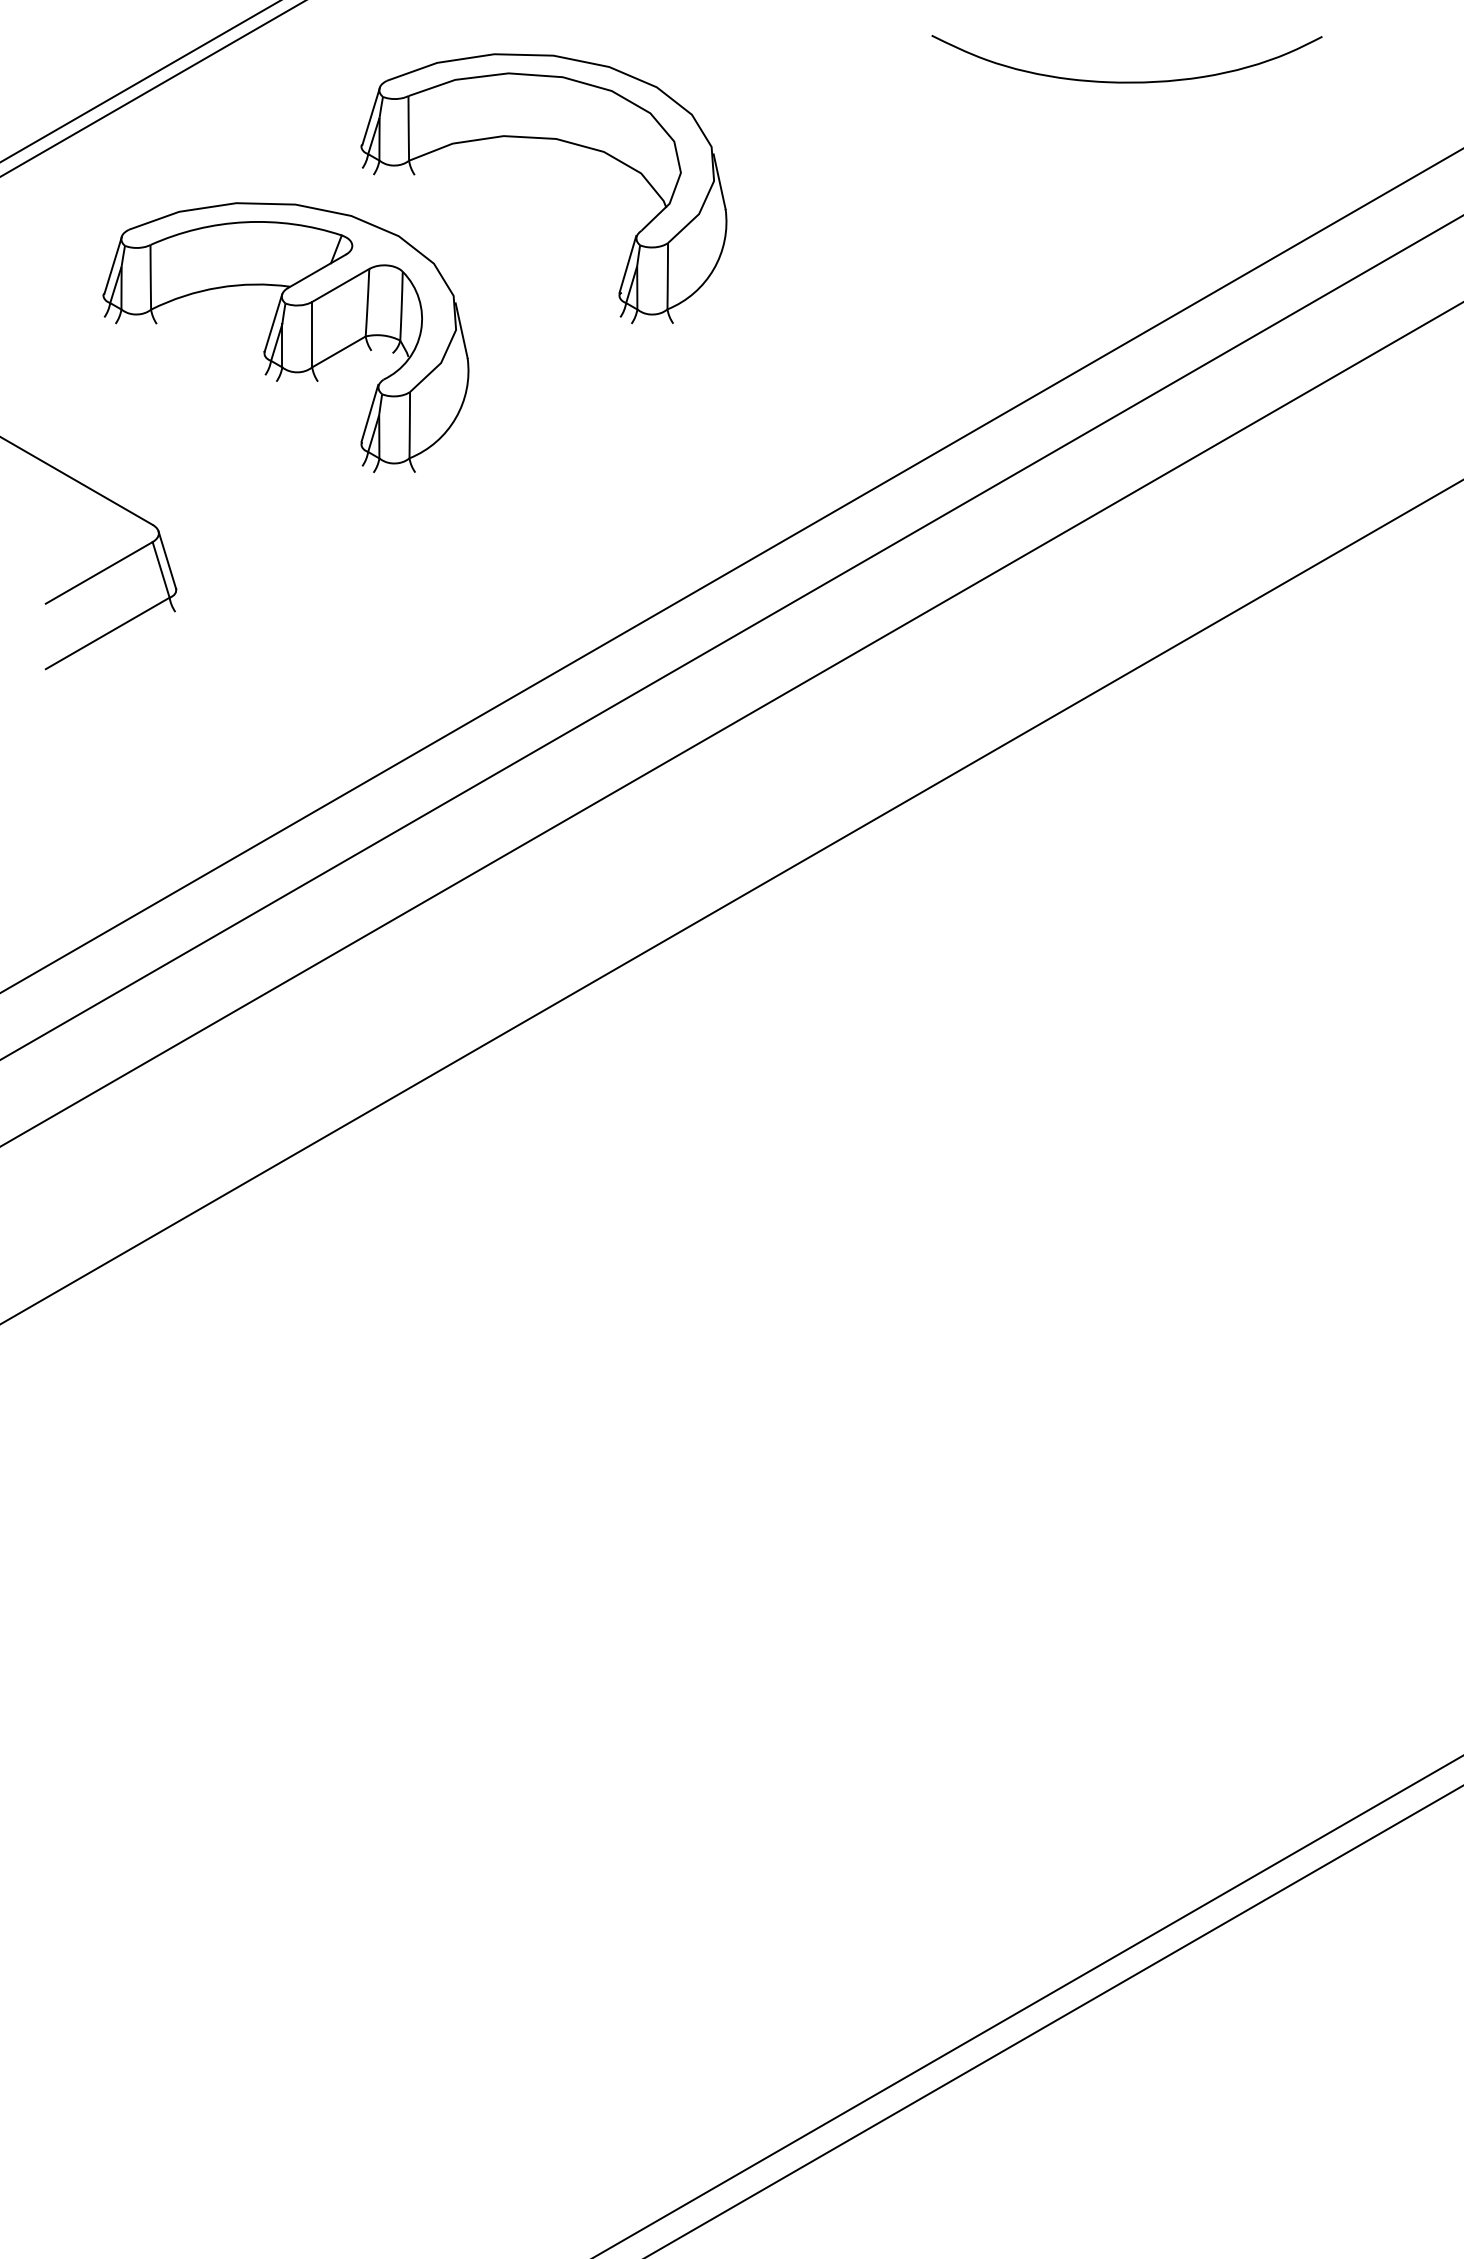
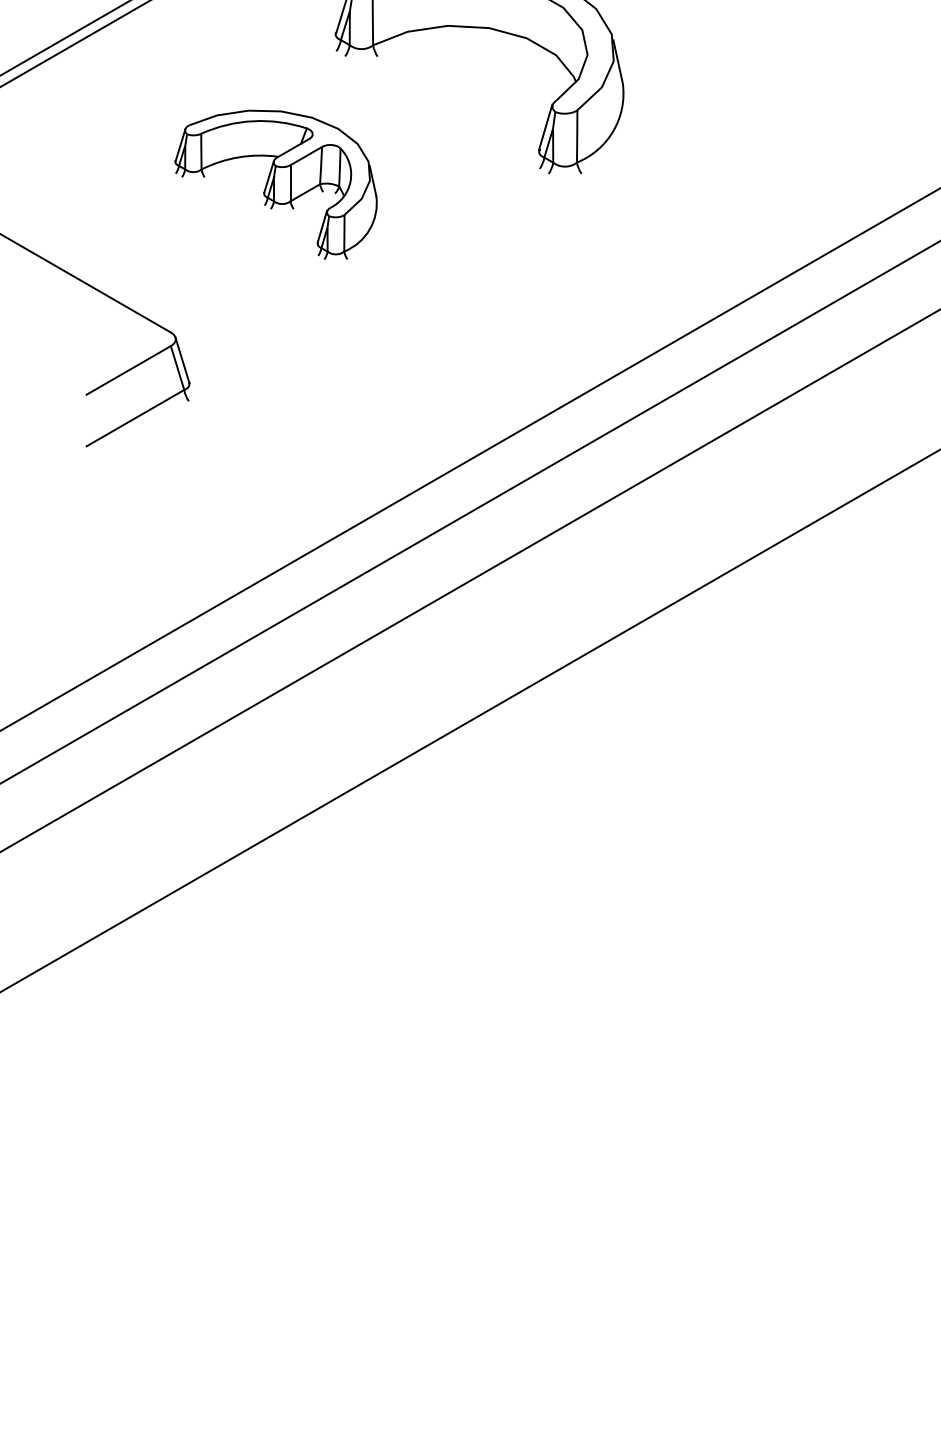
part: (285, 337) -> (275, 184), size x0.7

